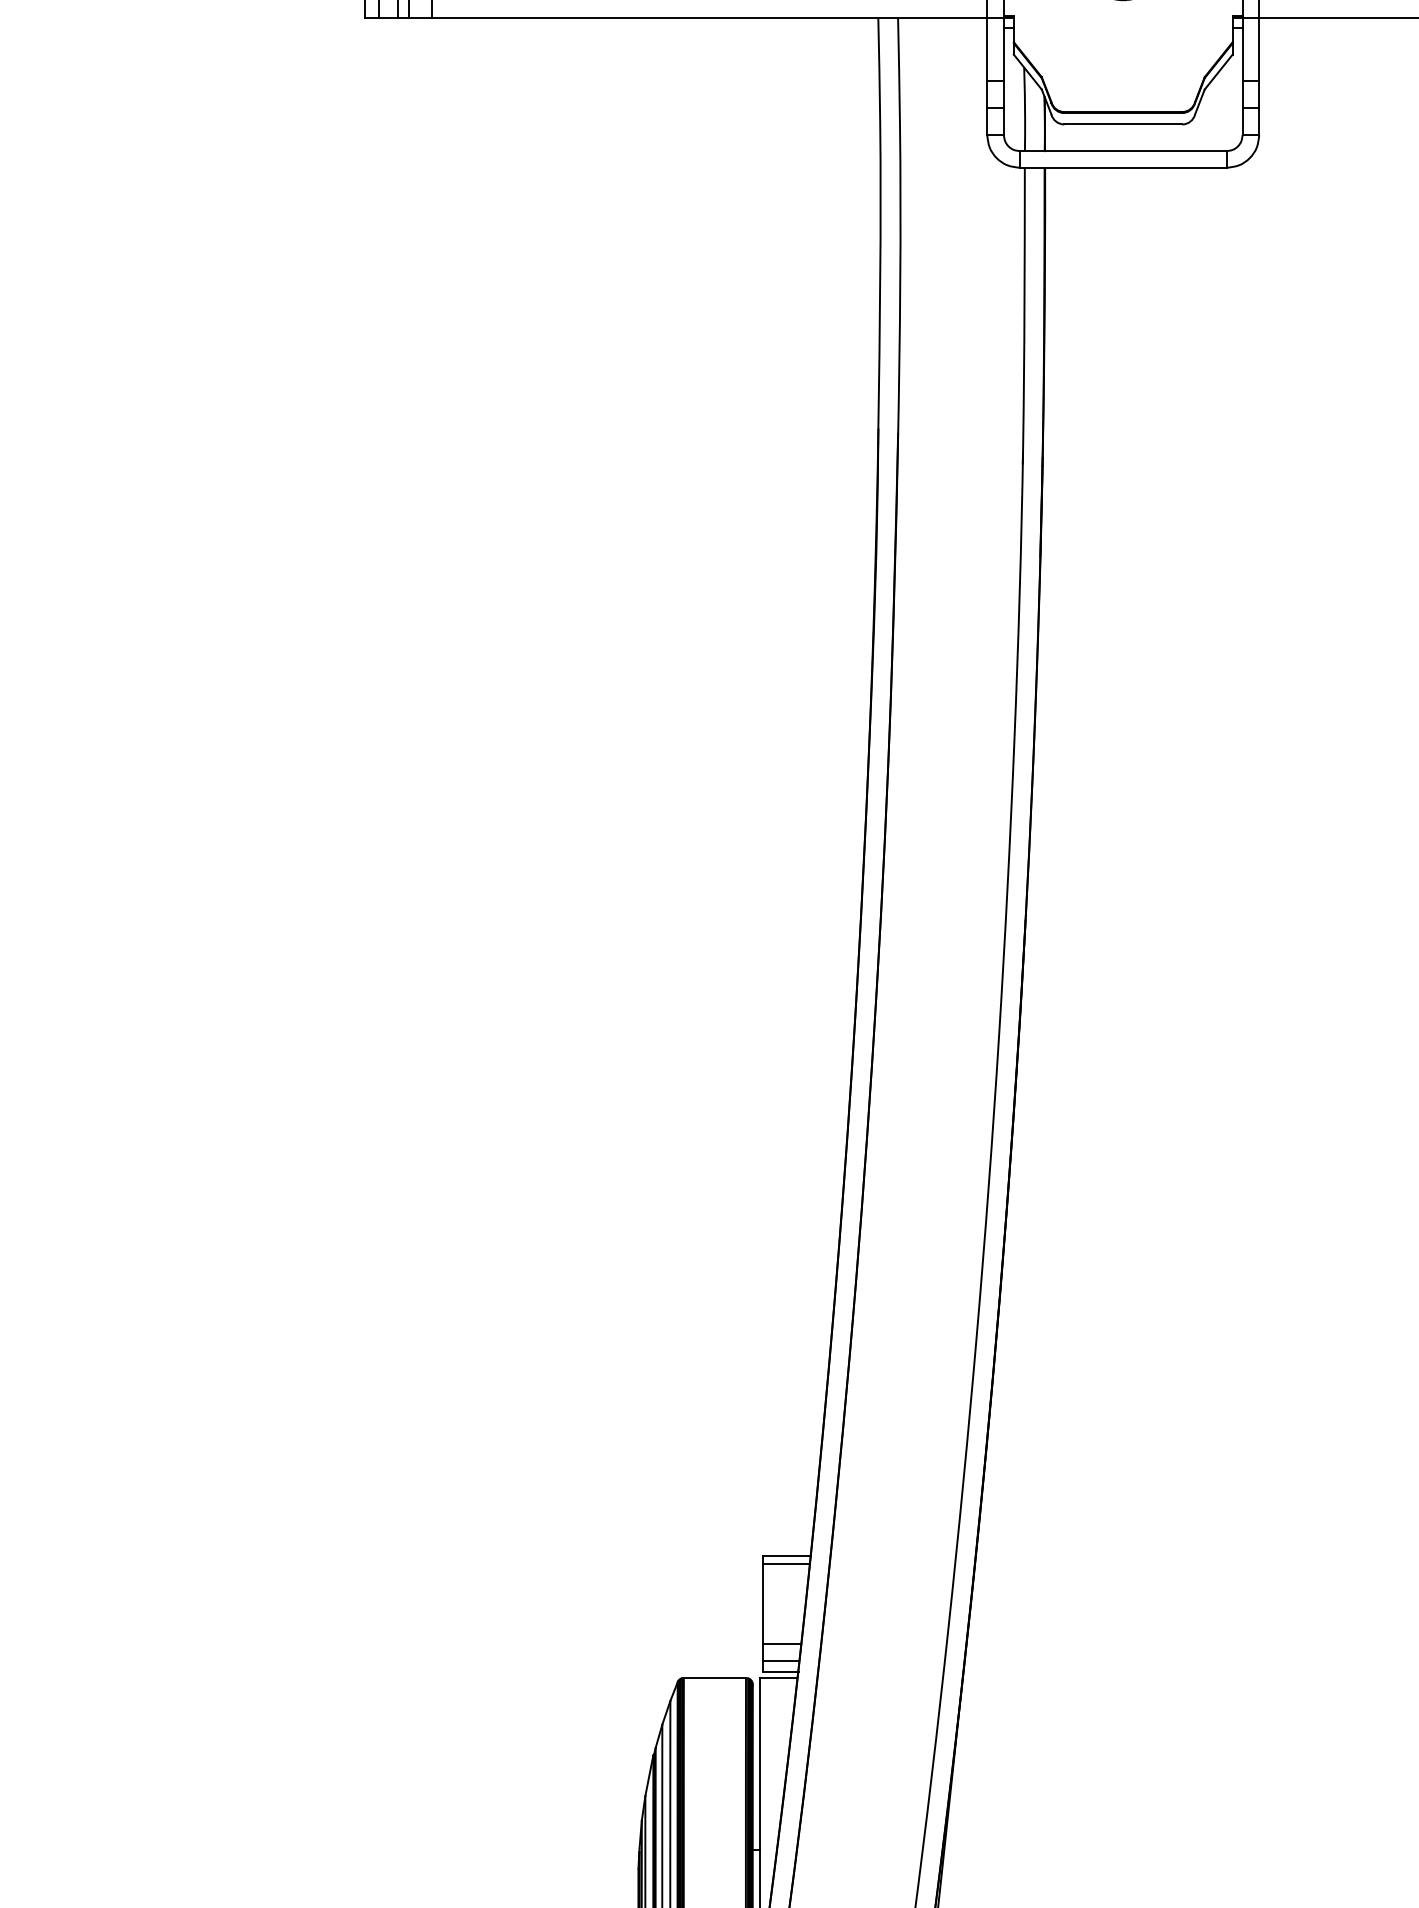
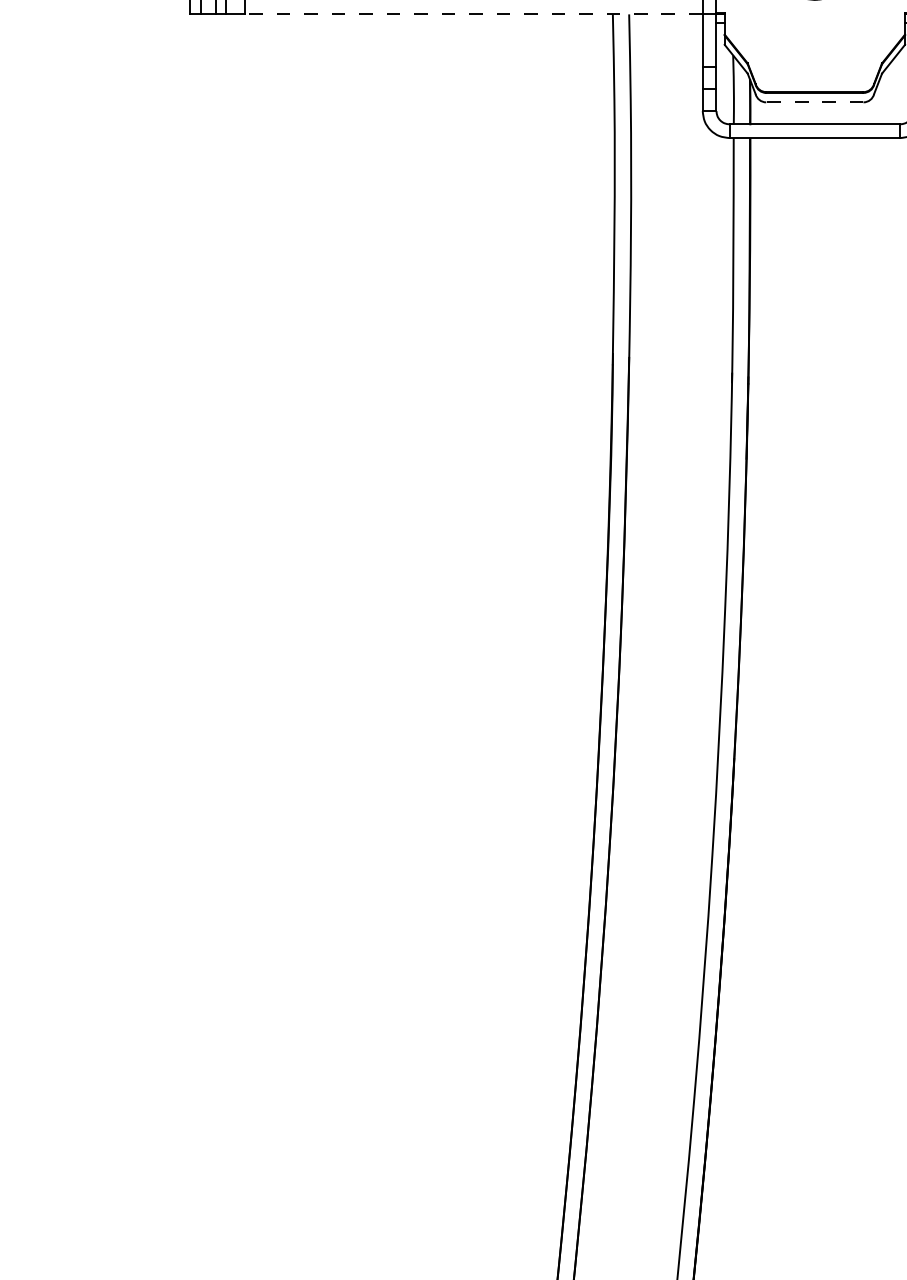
line: (709, 17) -> (473, 14), solid -> dashed
line: (1123, 124) -> (815, 102), solid -> dashed

